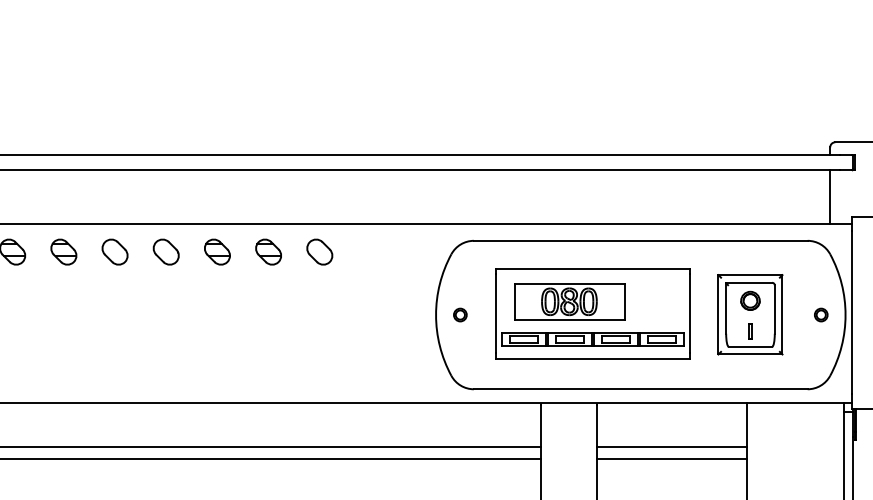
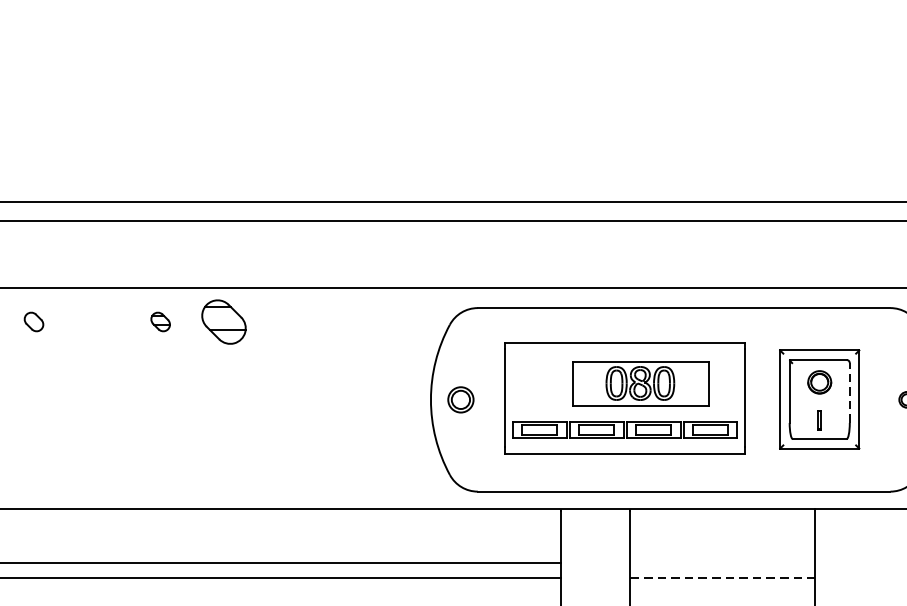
part: (114, 251) -> (33, 321), size x0.6
part: (165, 251) -> (96, 321), removed
part: (217, 251) -> (160, 321), size x0.6
part: (268, 251) -> (223, 321), size x1.4
part: (319, 251) -> (286, 321), removed
part: (569, 301) -> (640, 383), moved
line: (774, 309) -> (849, 392), solid -> dashed
part: (460, 314) -> (461, 399), size x1.6
line: (672, 446) -> (723, 562), removed
line: (672, 459) -> (723, 578), solid -> dashed

